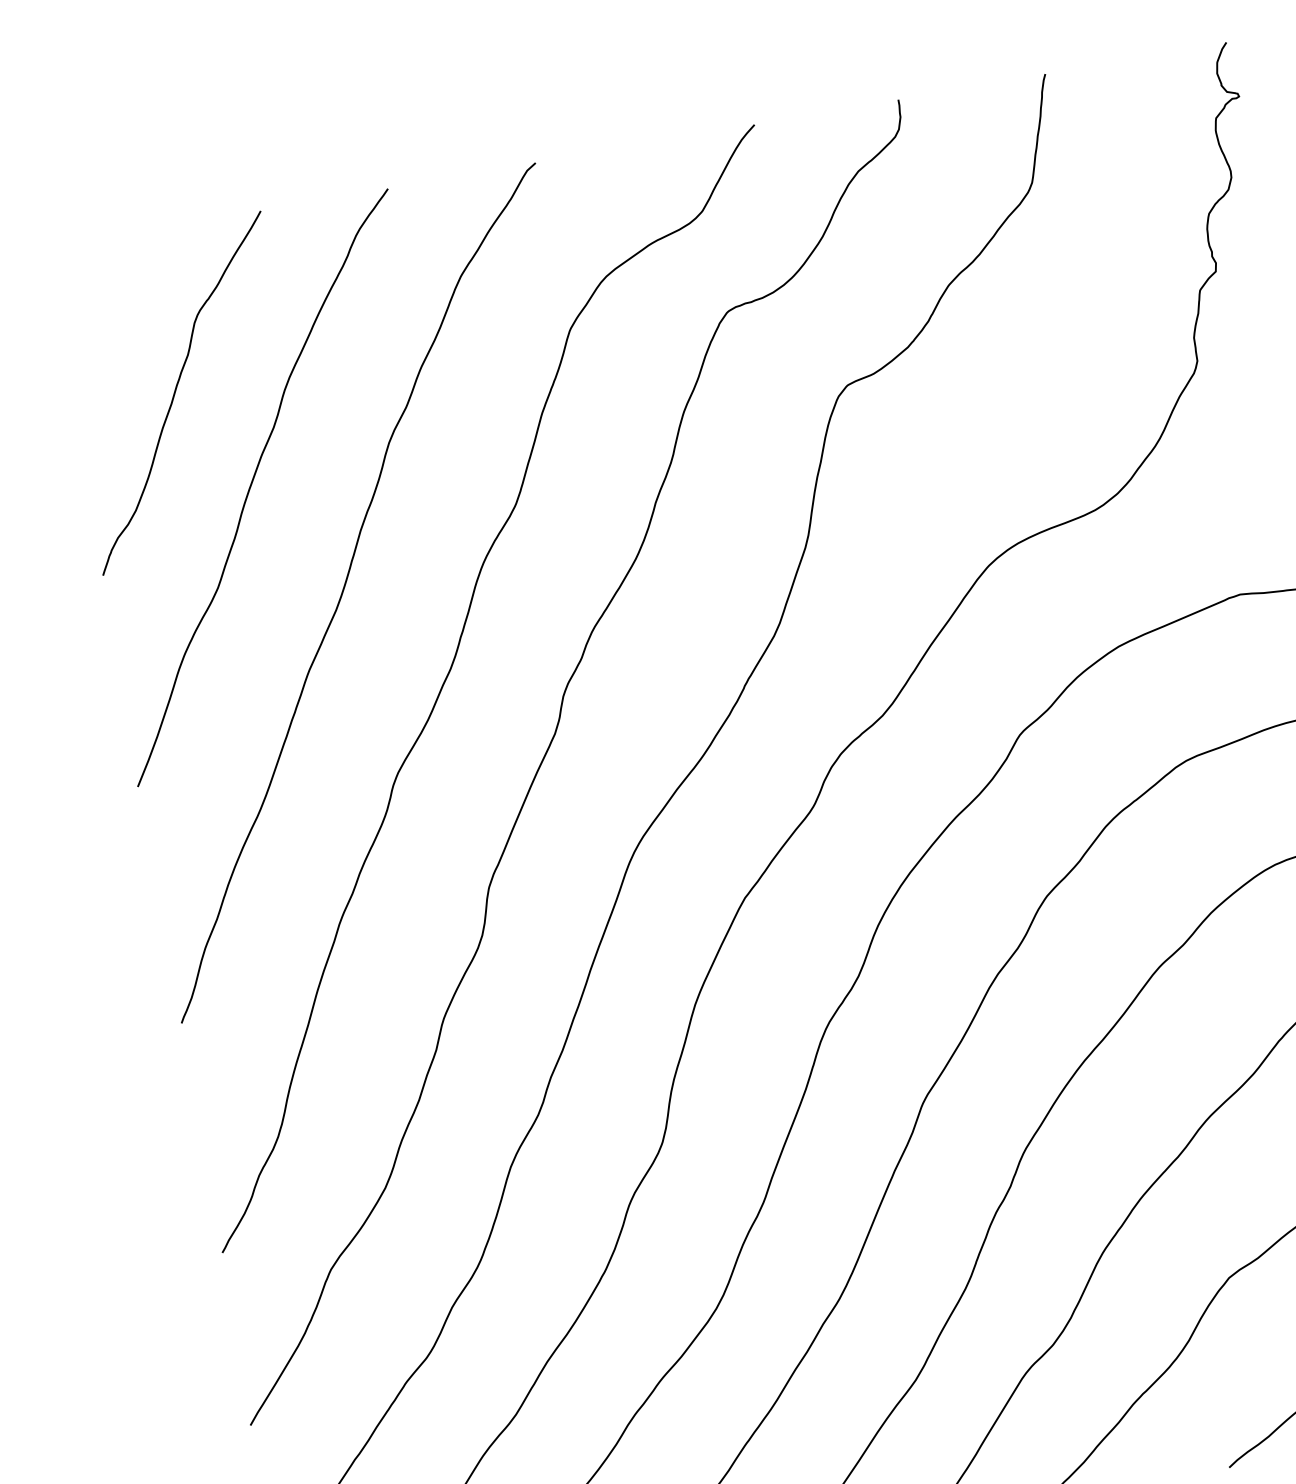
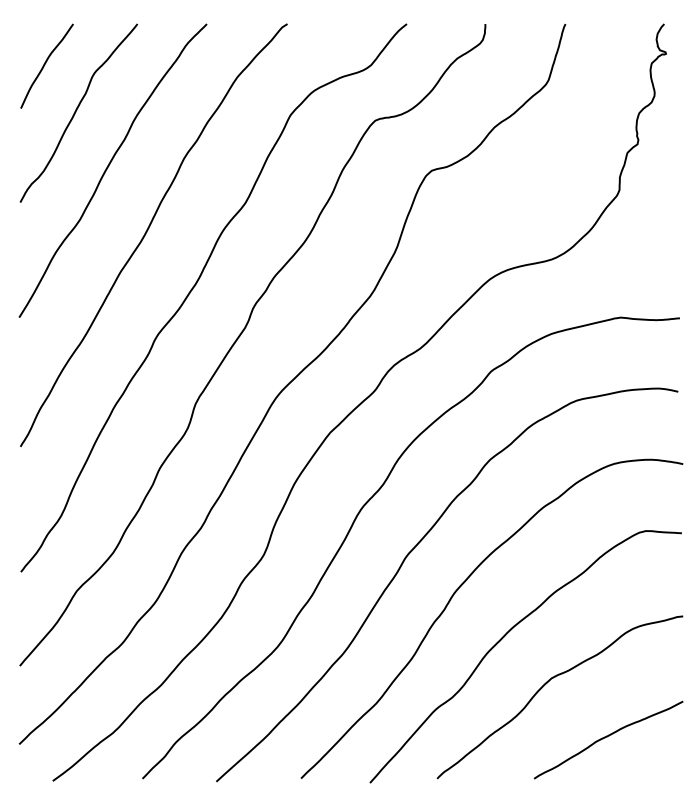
curve: (104, 314) -> (45, 64), added

